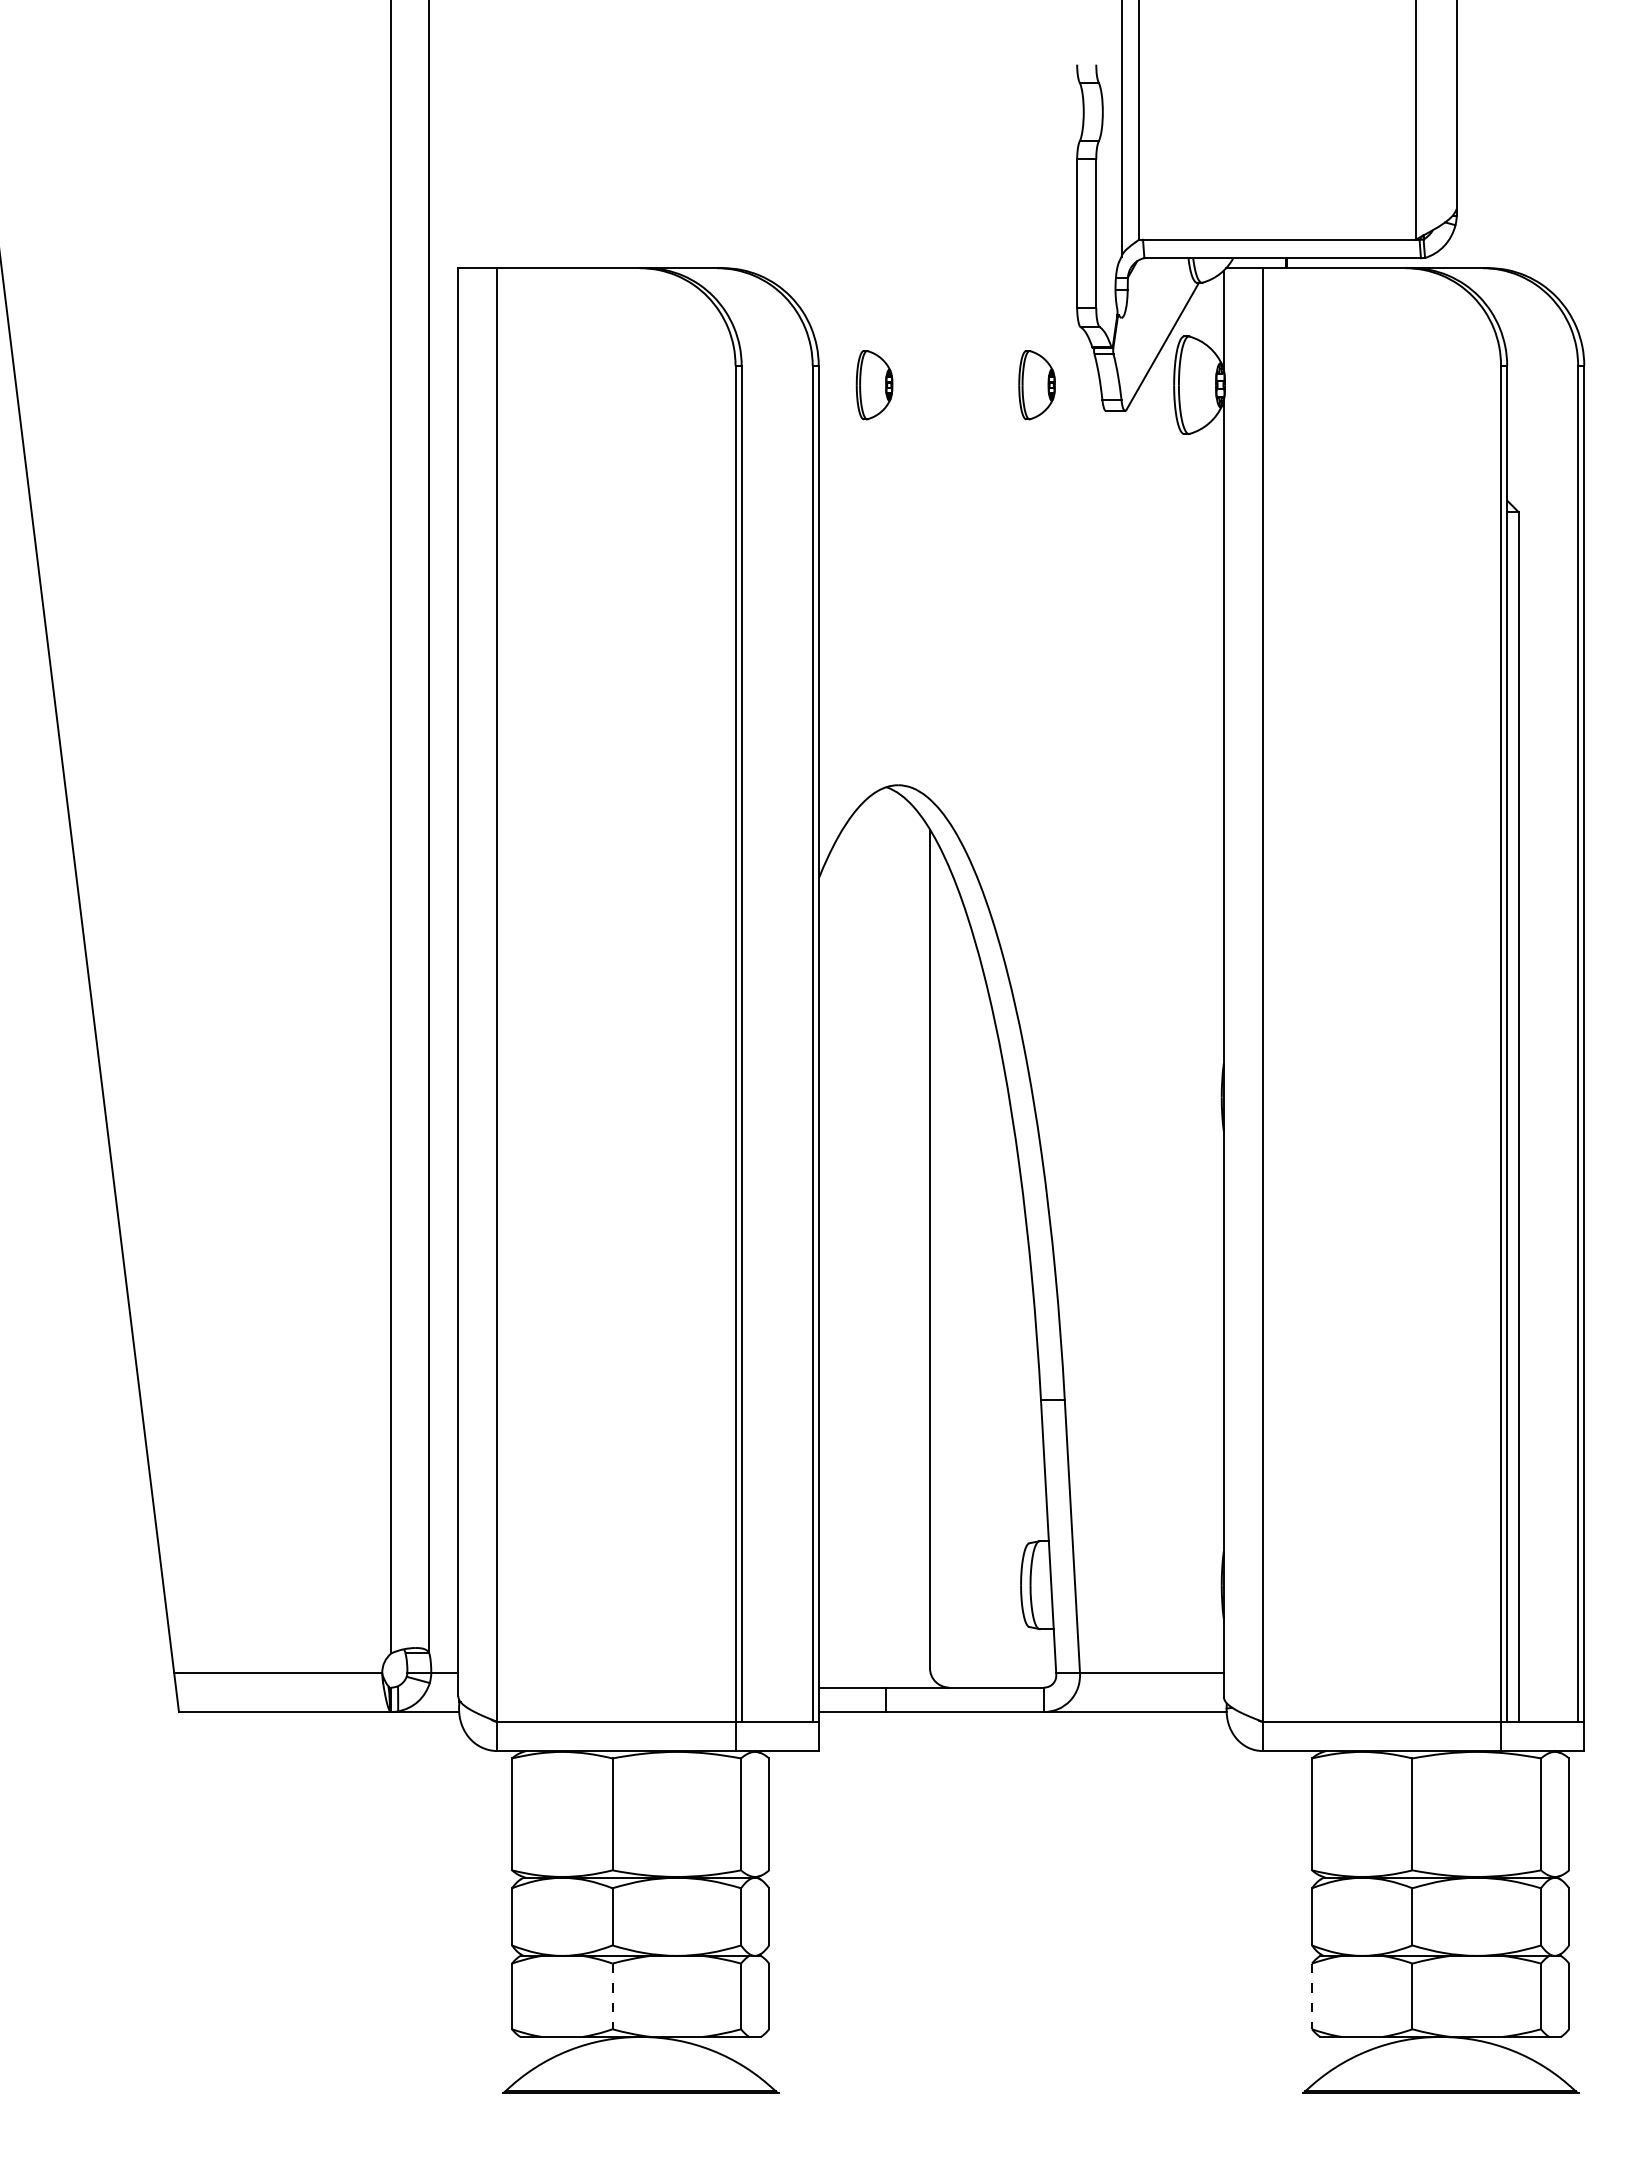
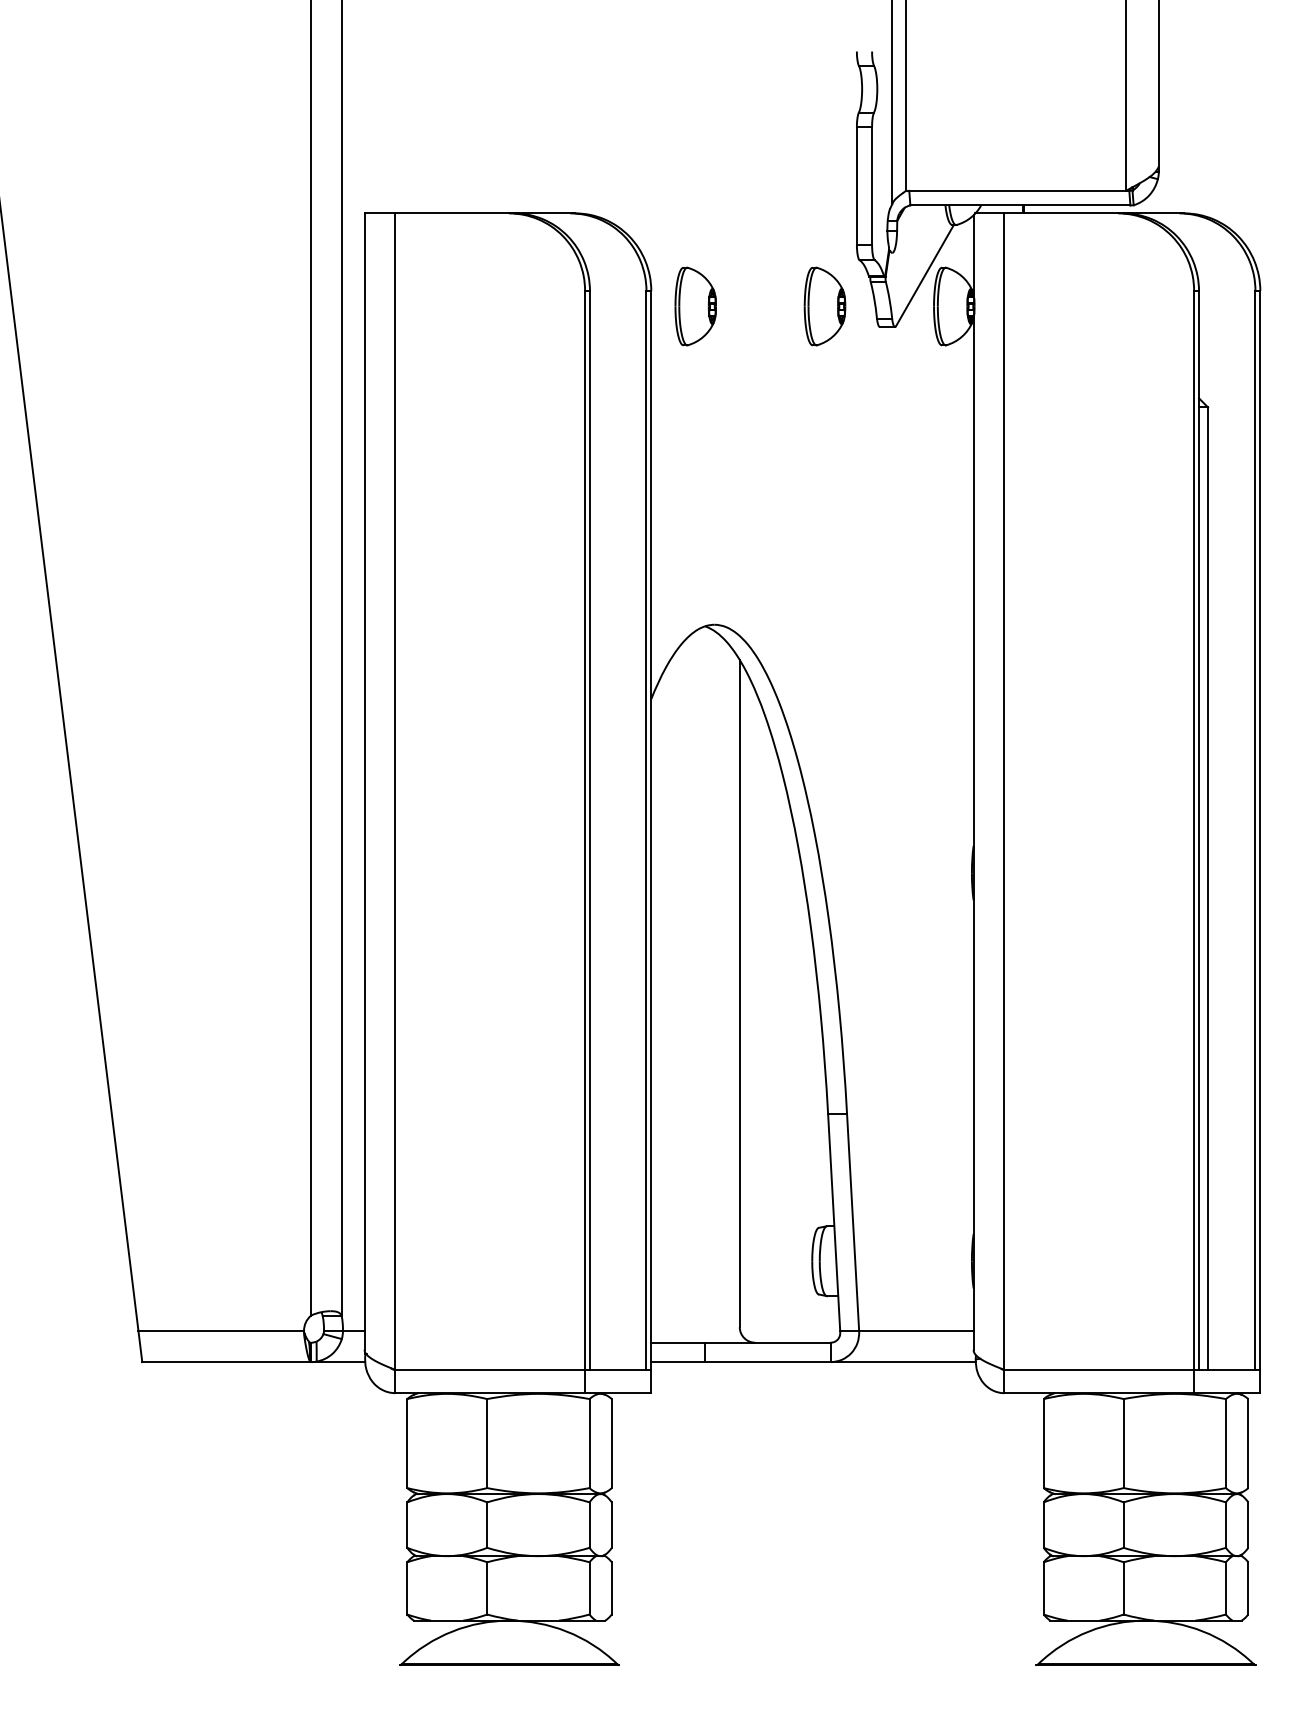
part: (874, 384) -> (695, 305), size x1.43
part: (1036, 384) -> (824, 305), size x1.43
line: (612, 1996) -> (487, 1588), dashed -> solid
line: (1312, 1996) -> (1044, 1588), dashed -> solid

